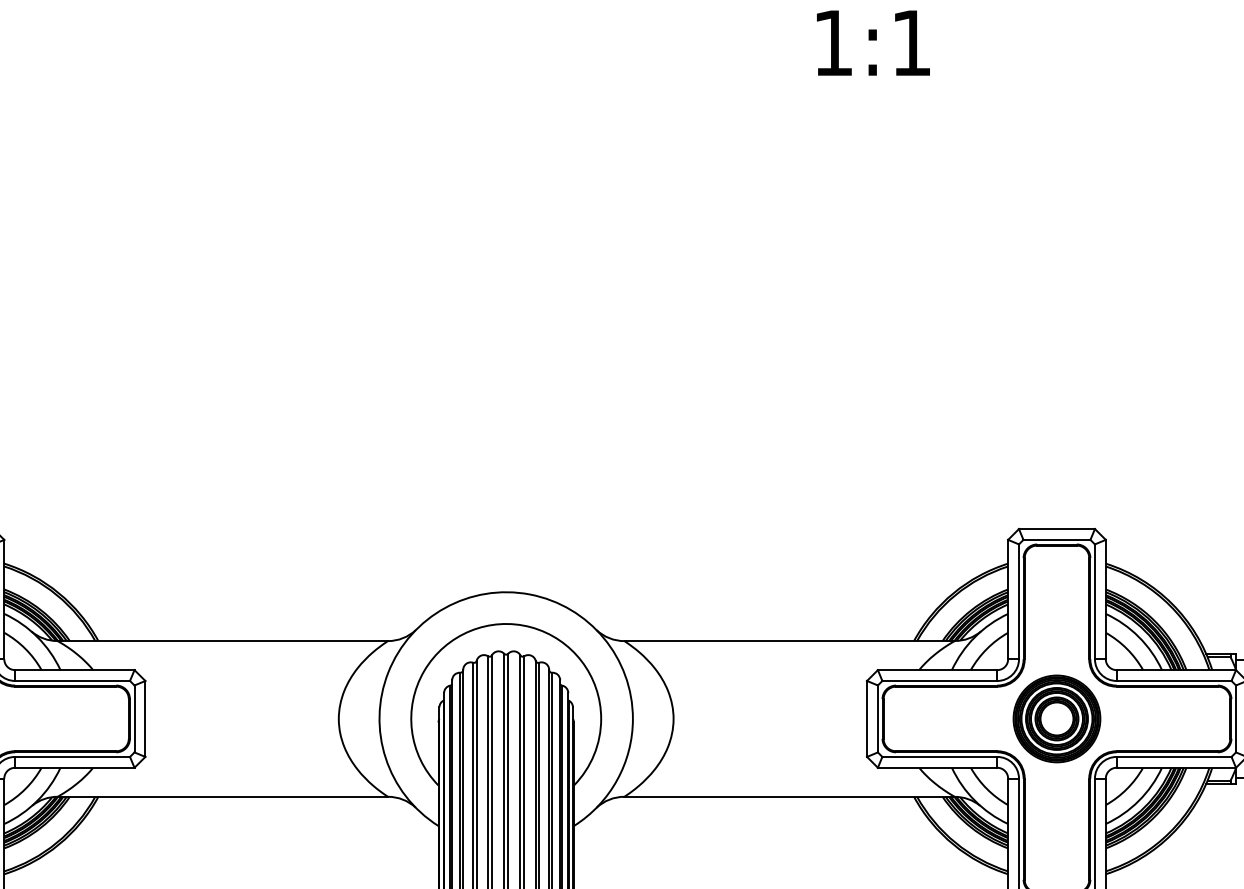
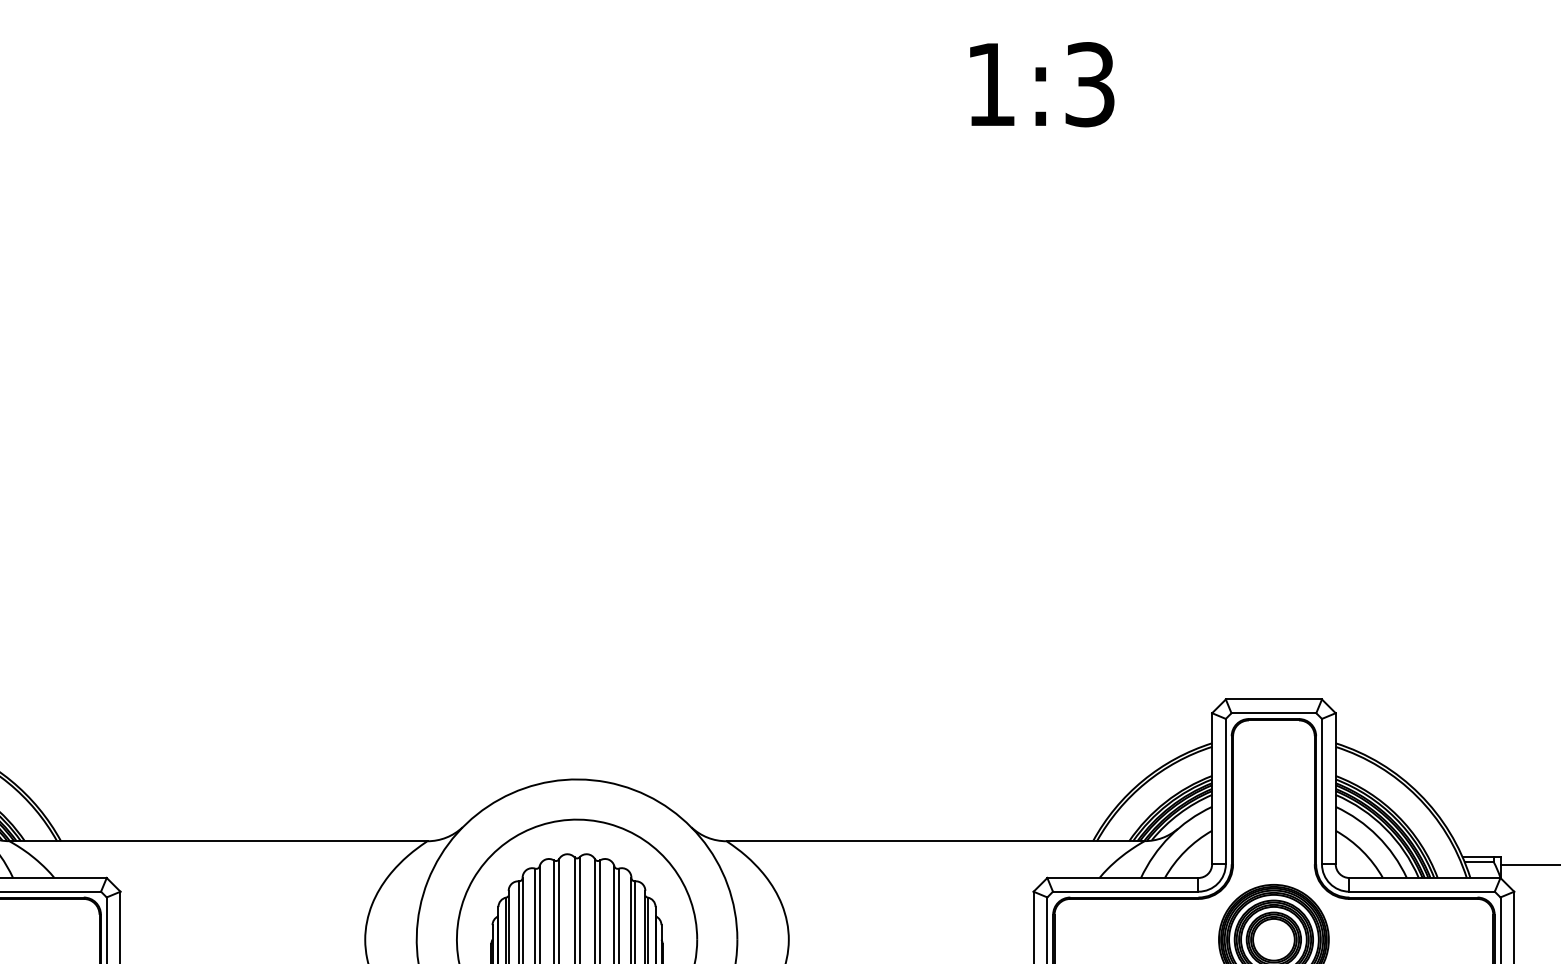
text: (911, 42) -> (1089, 83), 1:1 -> 1:3

